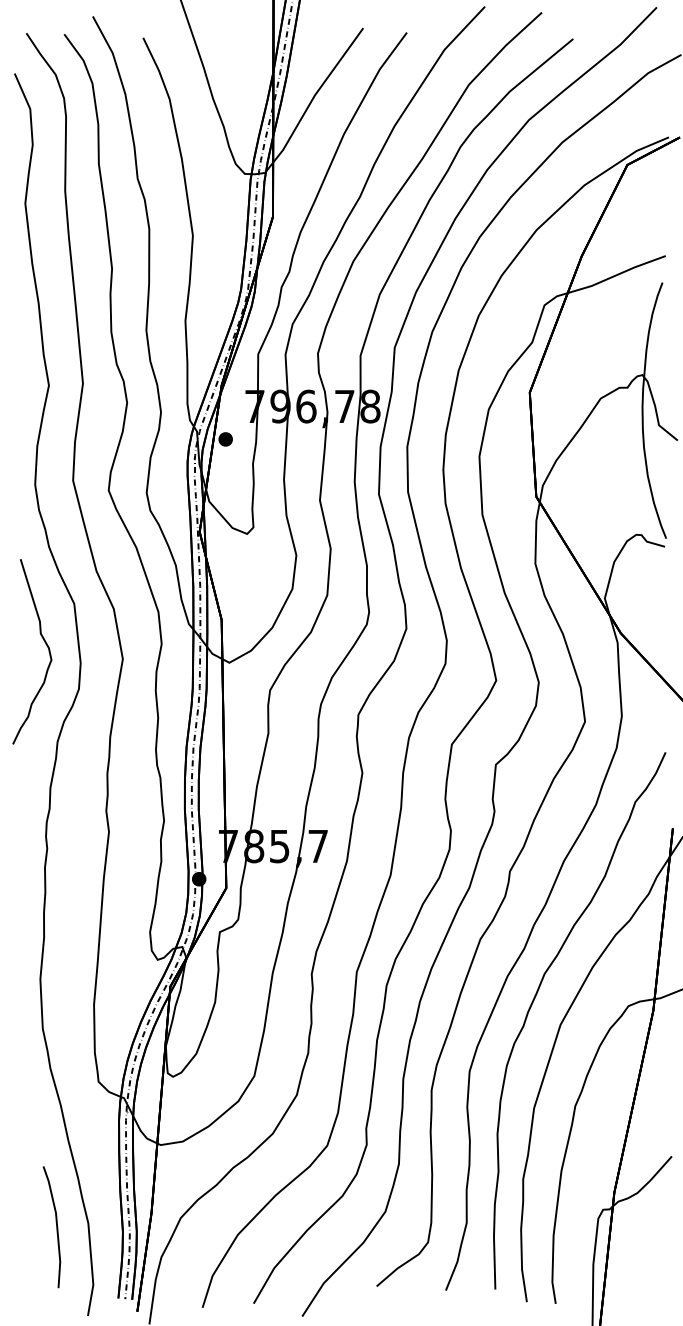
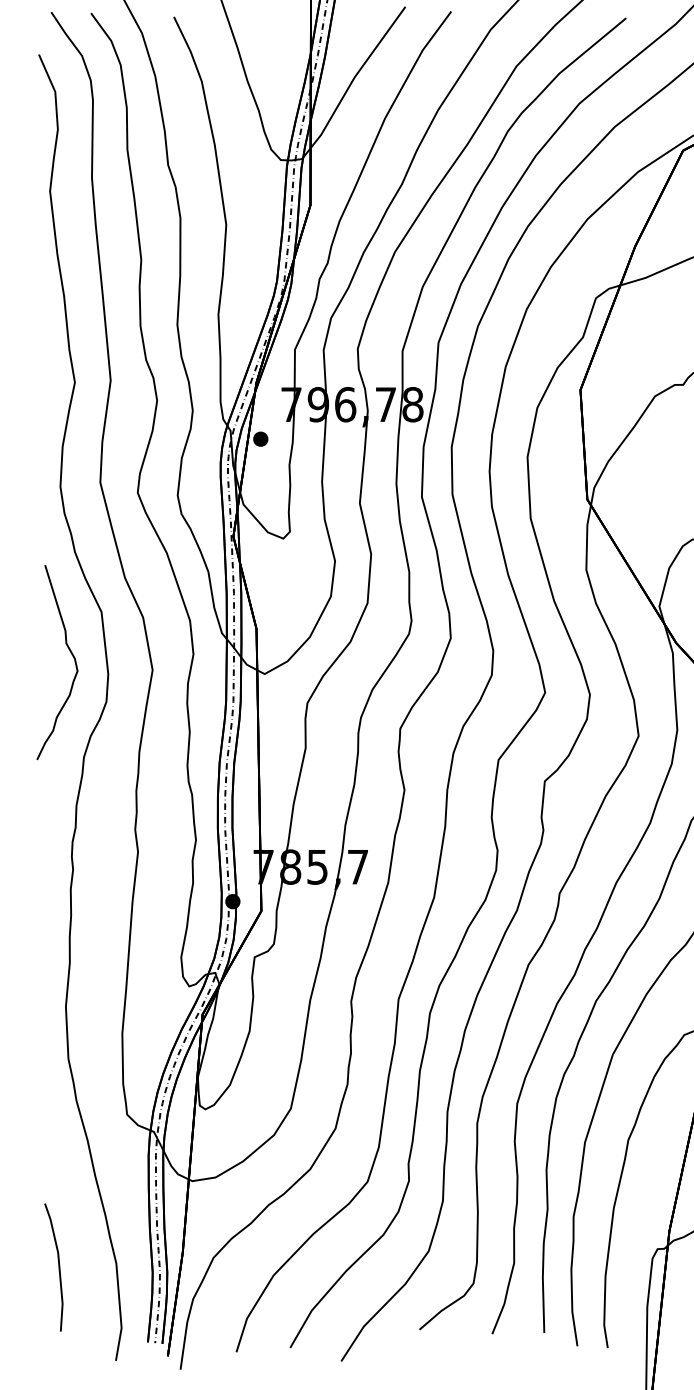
line: (56, 1227) -> (58, 1267), moved

